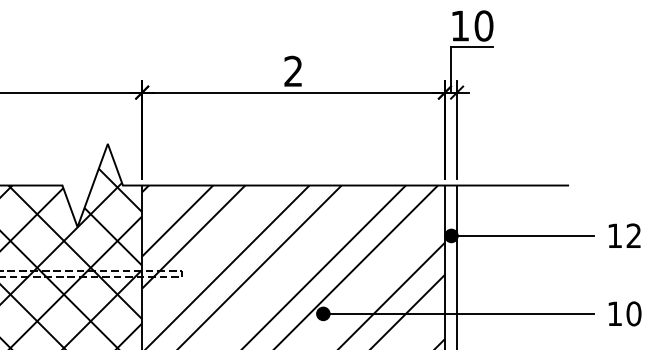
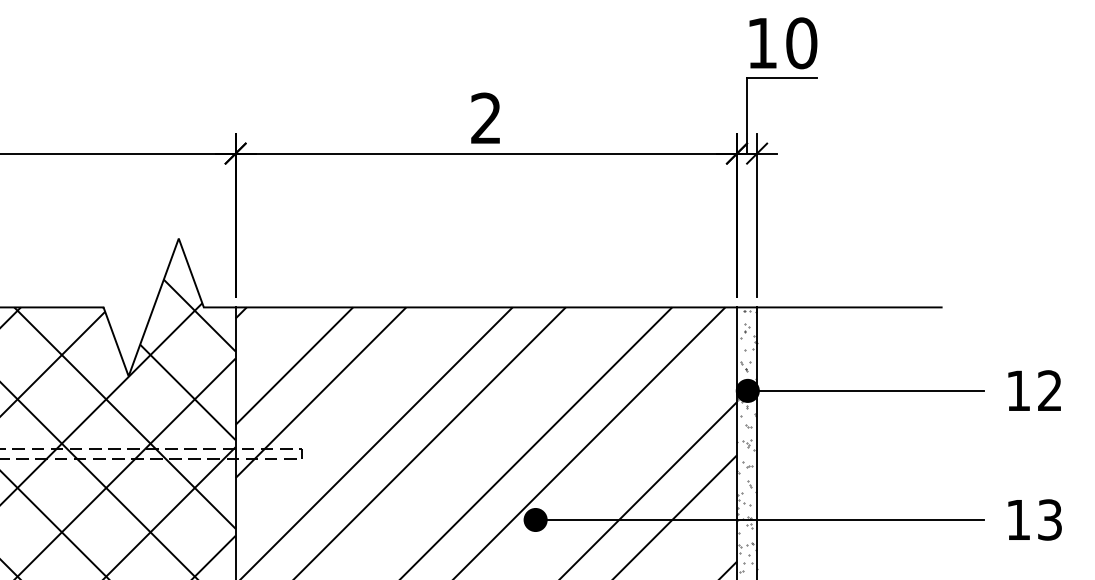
hatch: (450, 266) -> (746, 441), added
text: (633, 313) -> (1049, 519), 10 -> 13

